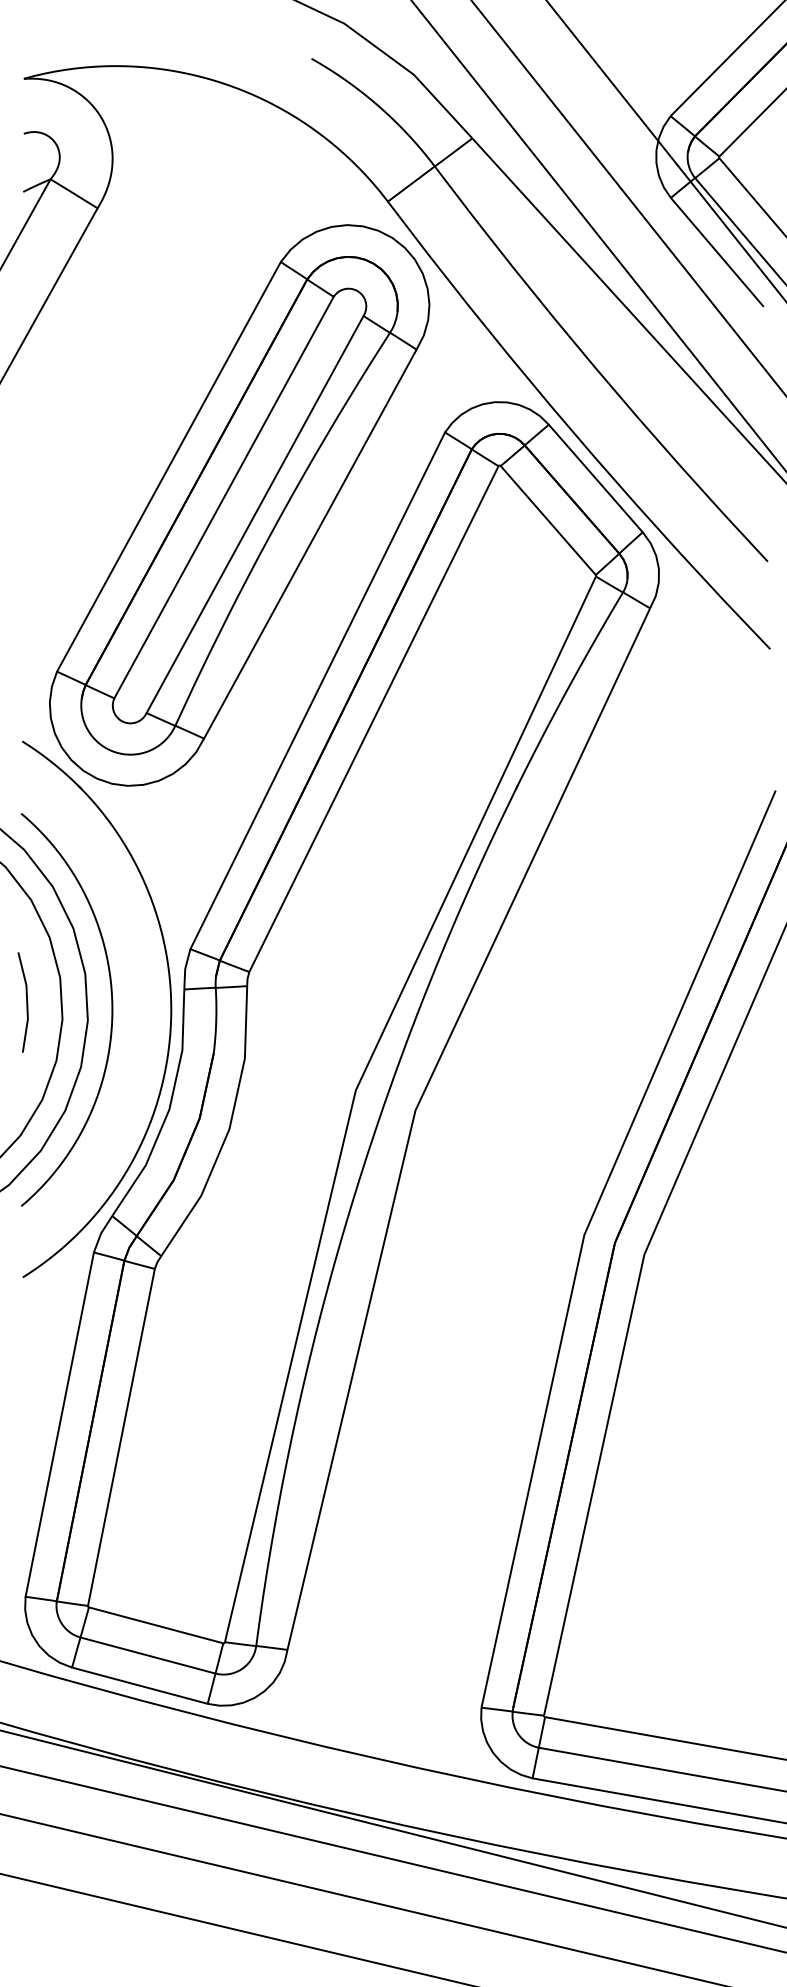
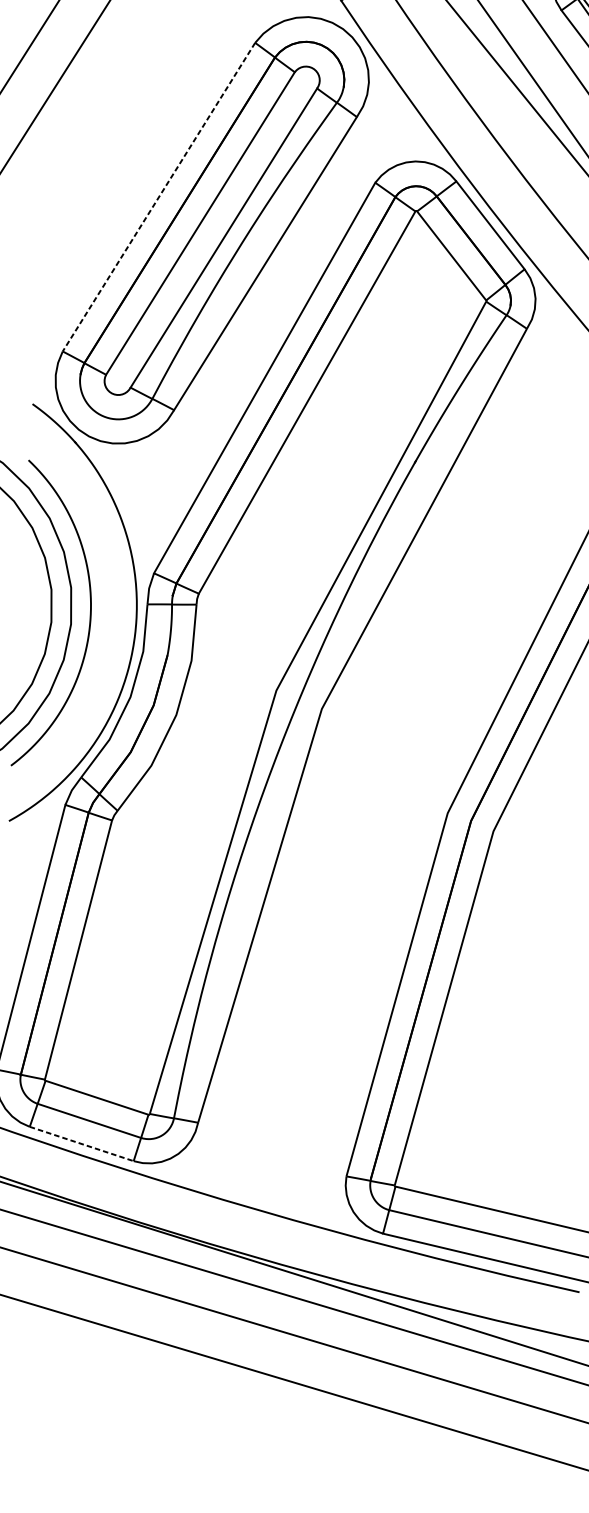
line: (168, 467) -> (158, 197), solid -> dashed
line: (26, 1002) -> (24, 607), removed
line: (140, 1685) -> (82, 1143), solid -> dashed

